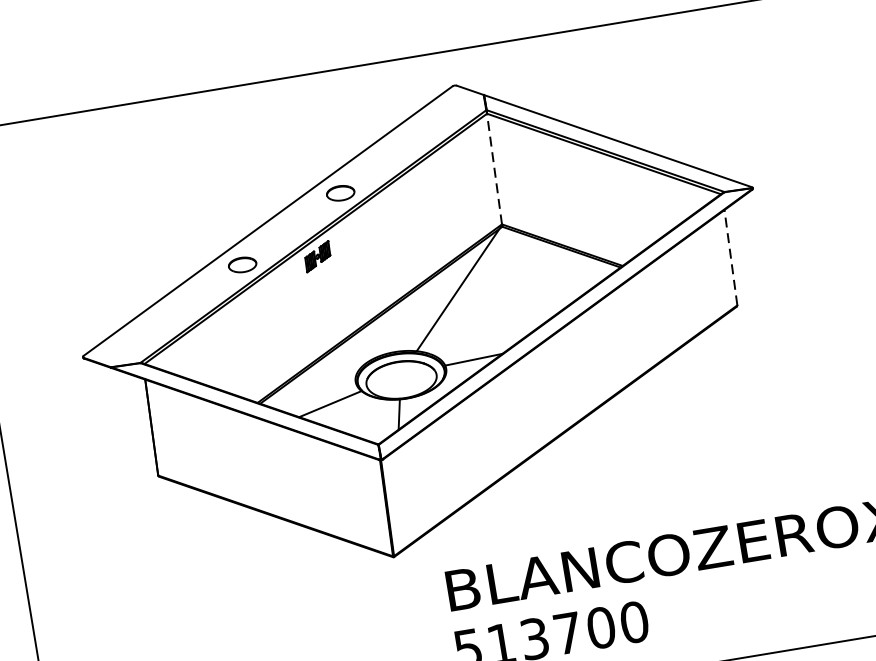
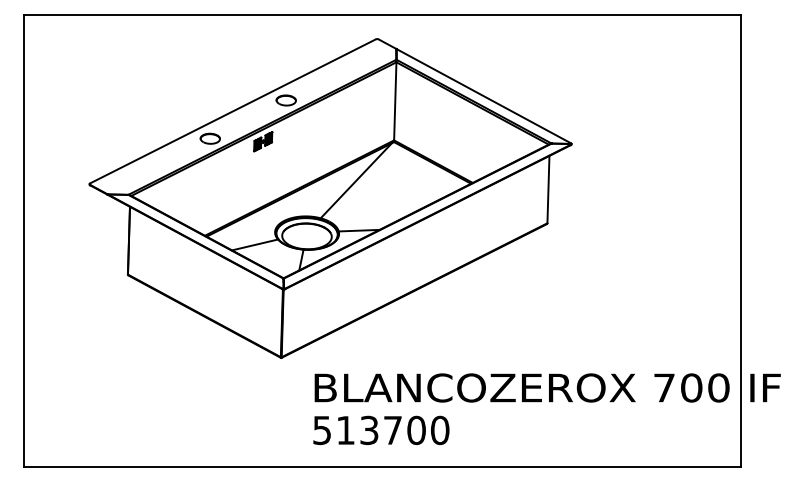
line: (494, 167) -> (395, 100), dashed -> solid
line: (730, 257) -> (548, 189), dashed -> solid

